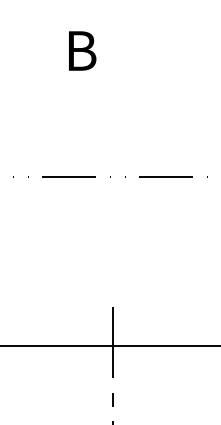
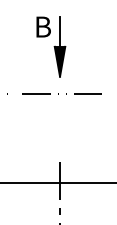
part: (112, 87) -> (59, 46), added

